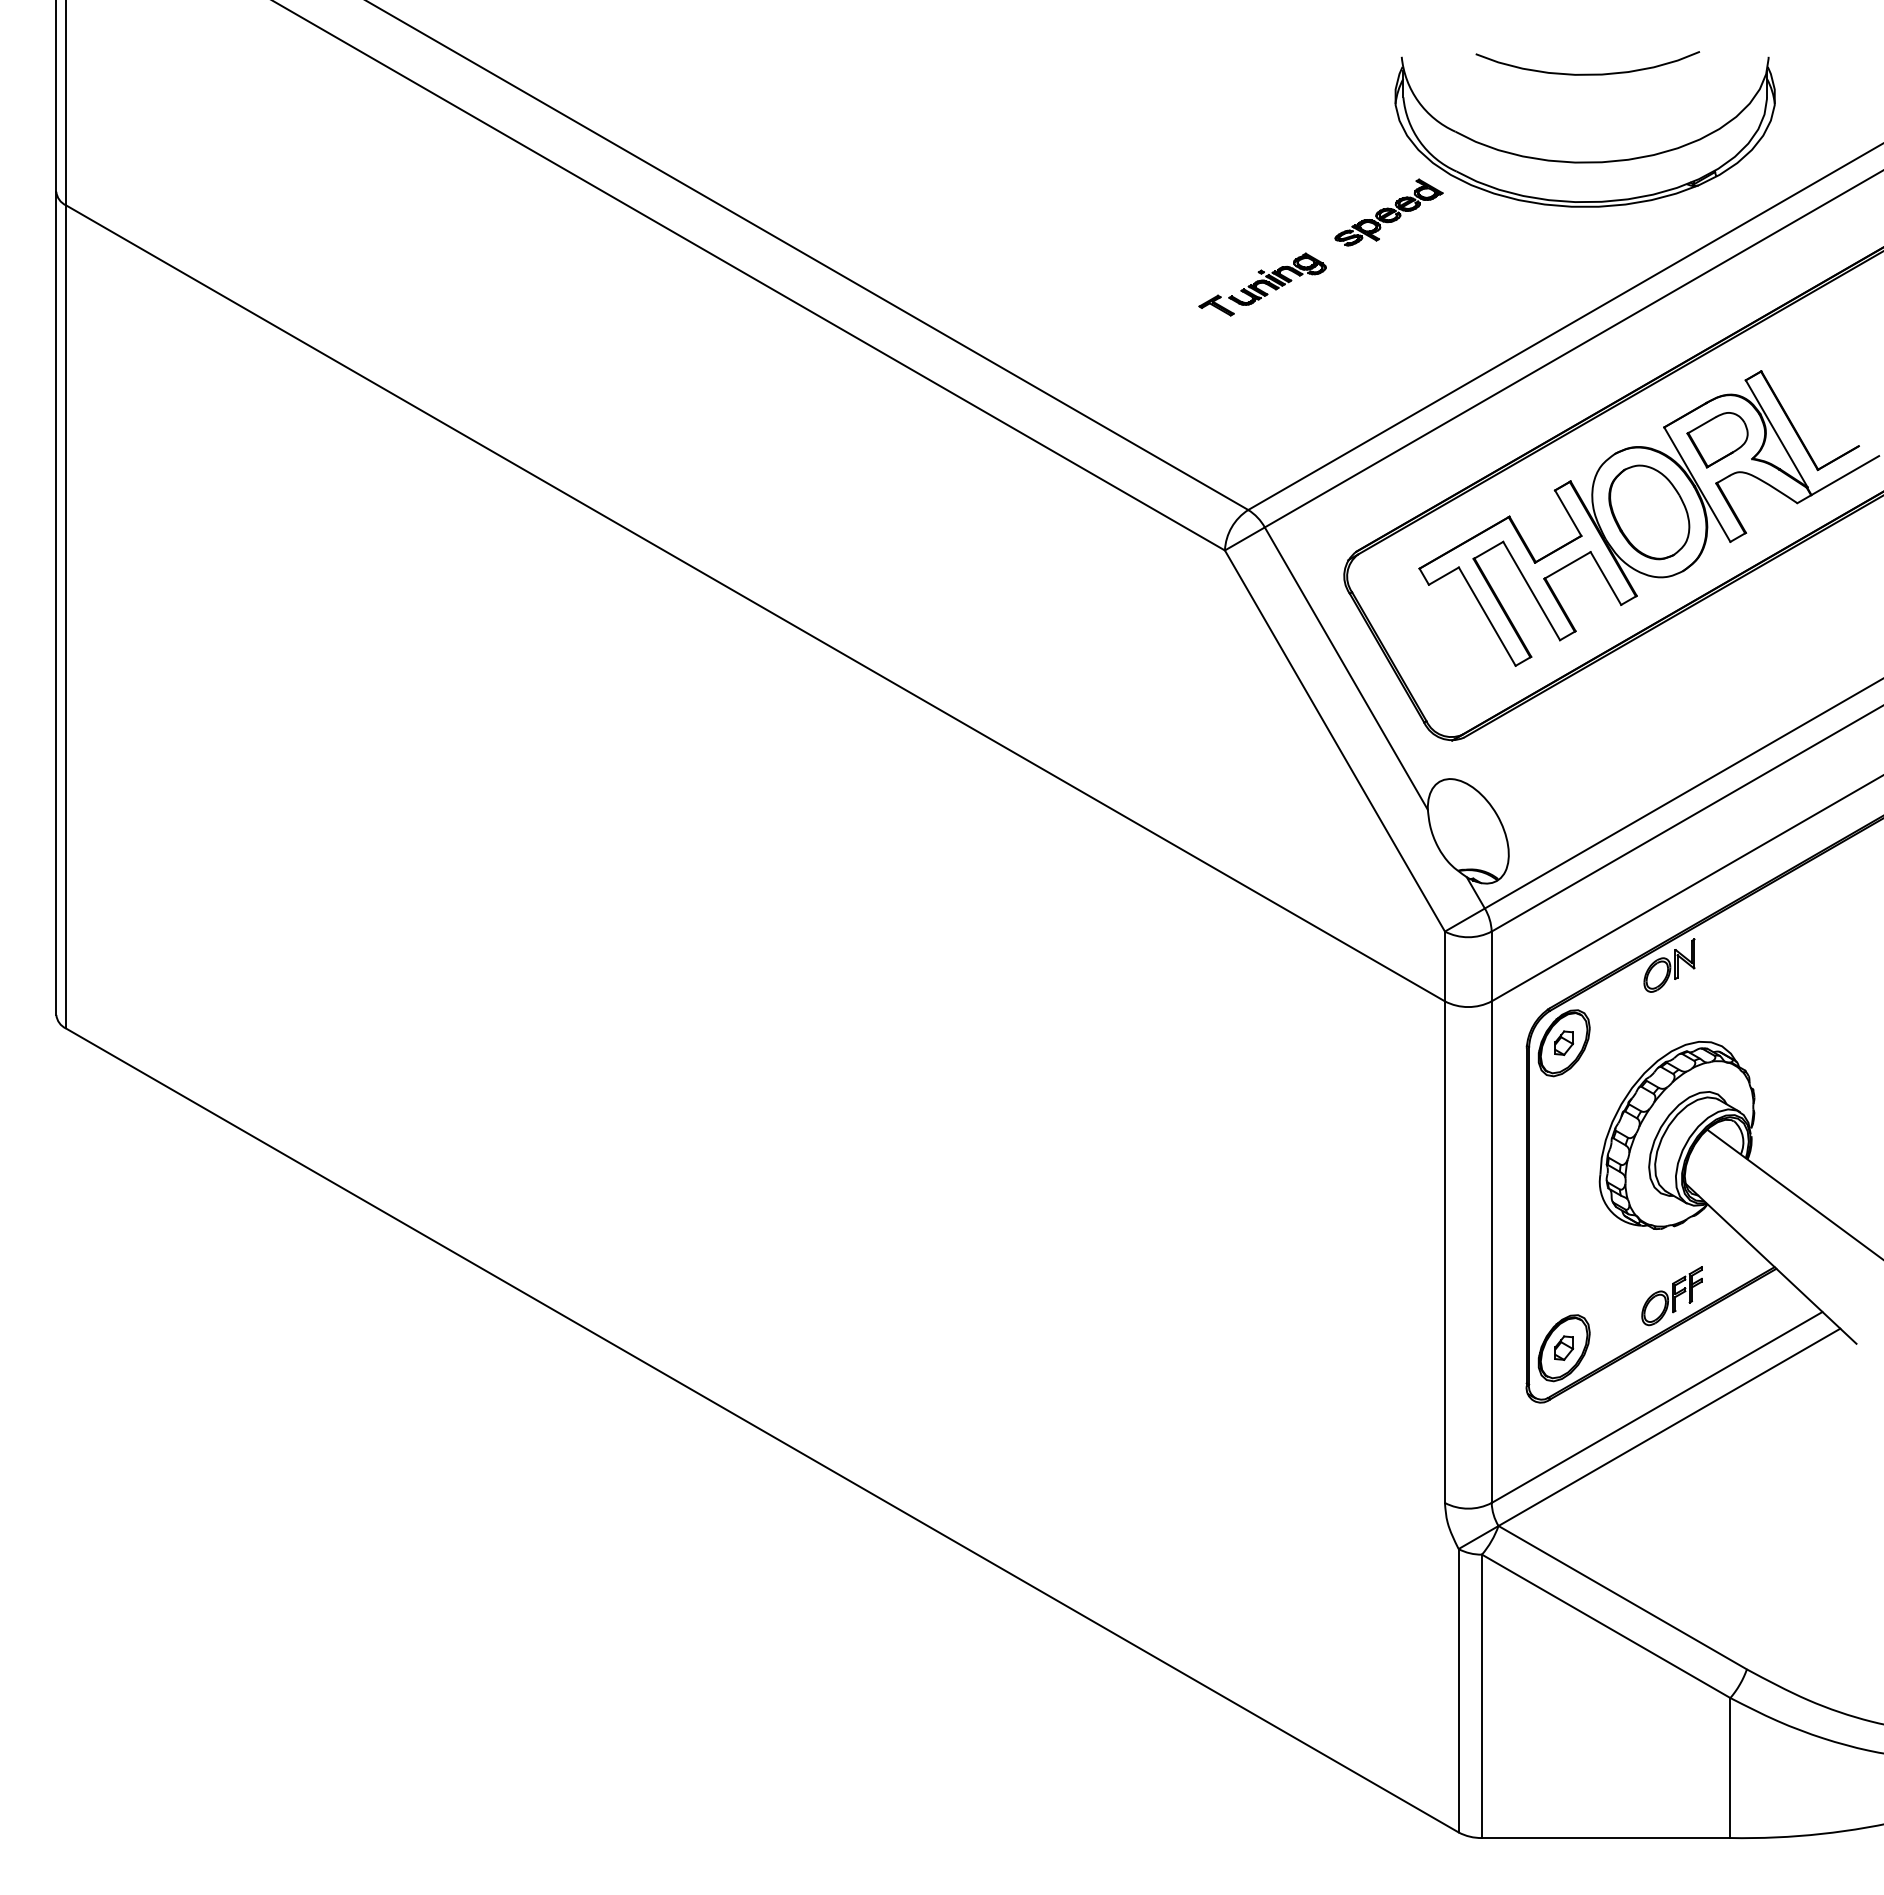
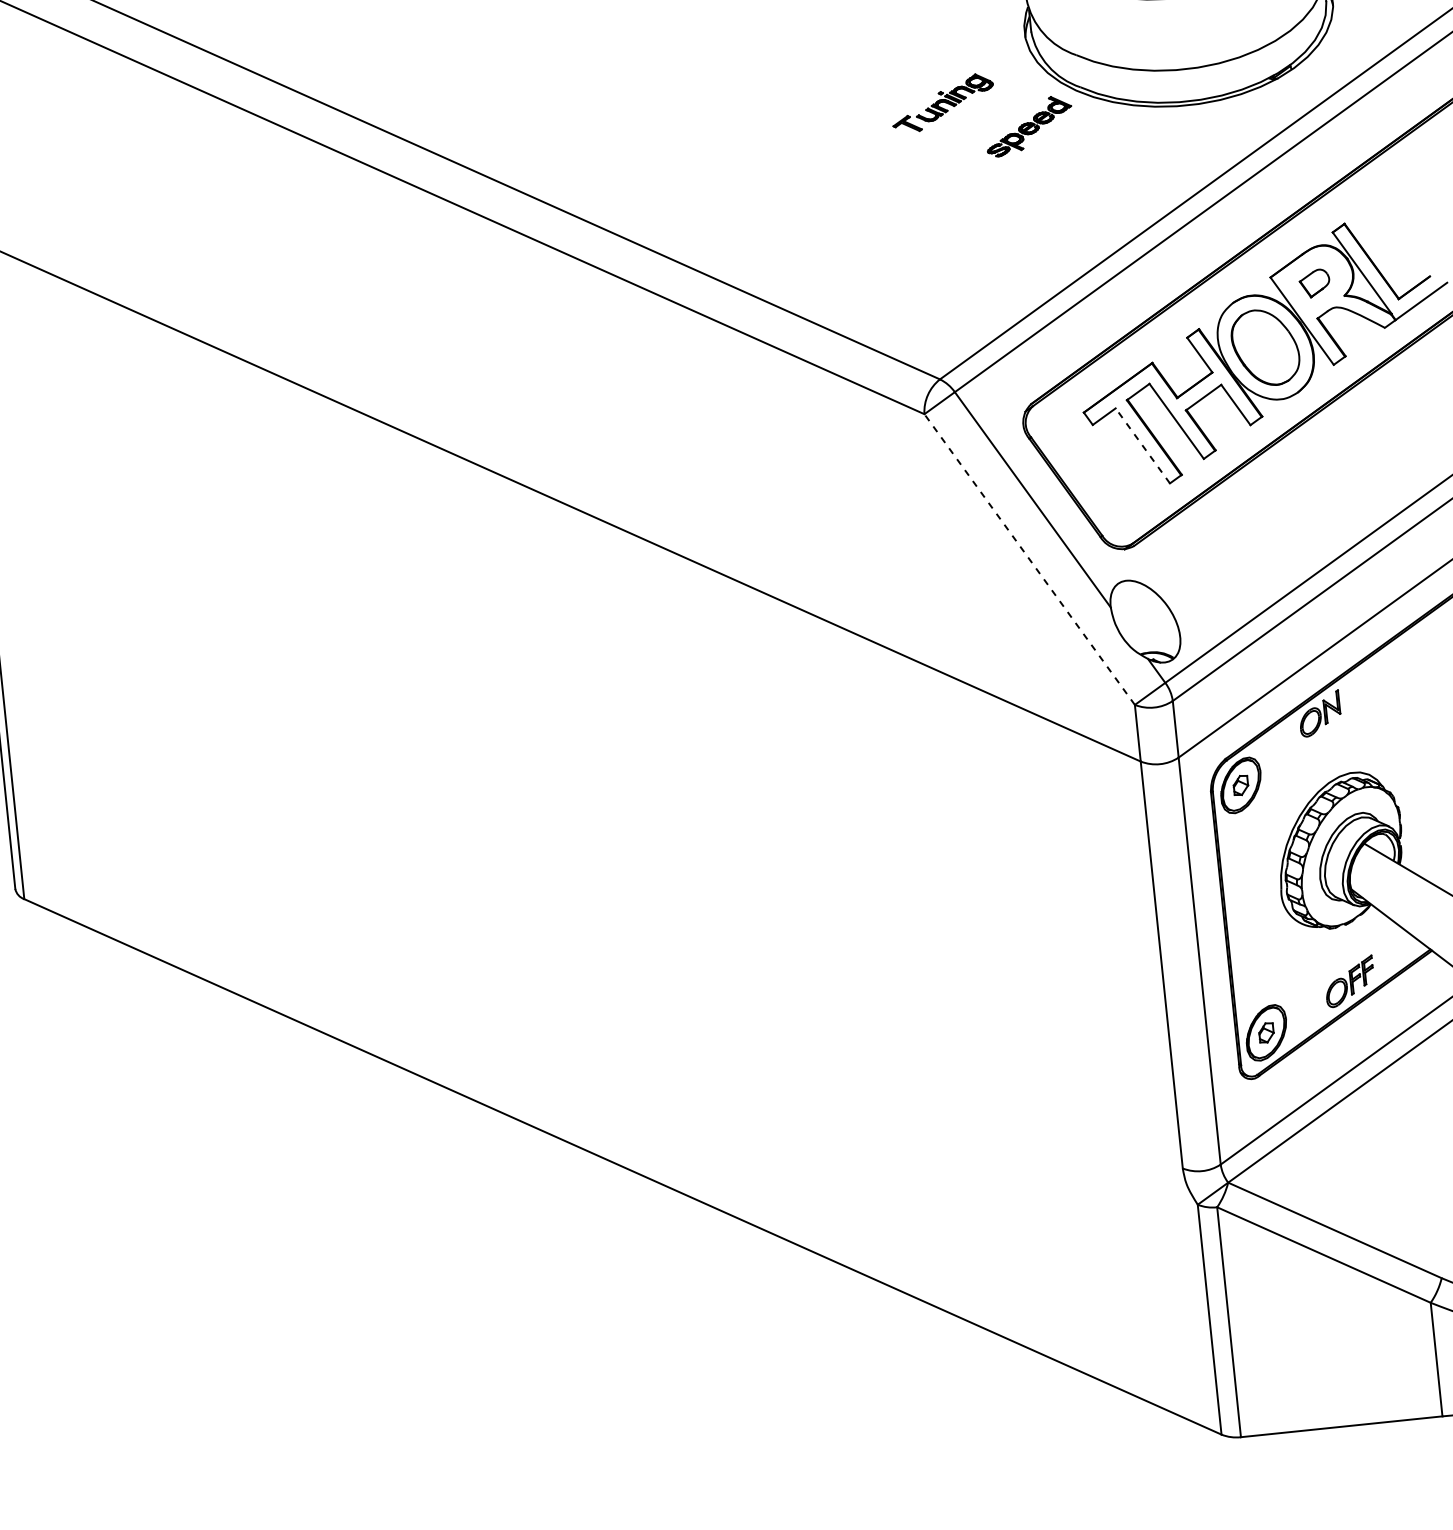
part: (1262, 284) -> (942, 103), moved
part: (1717, 440) -> (1314, 283), size x0.6
line: (1487, 616) -> (1142, 445), solid -> dashed
line: (1334, 740) -> (1029, 559), solid -> dashed

